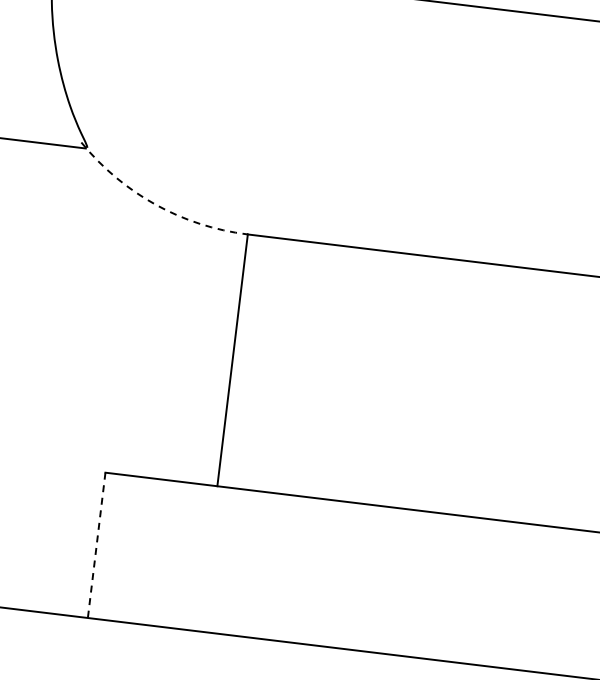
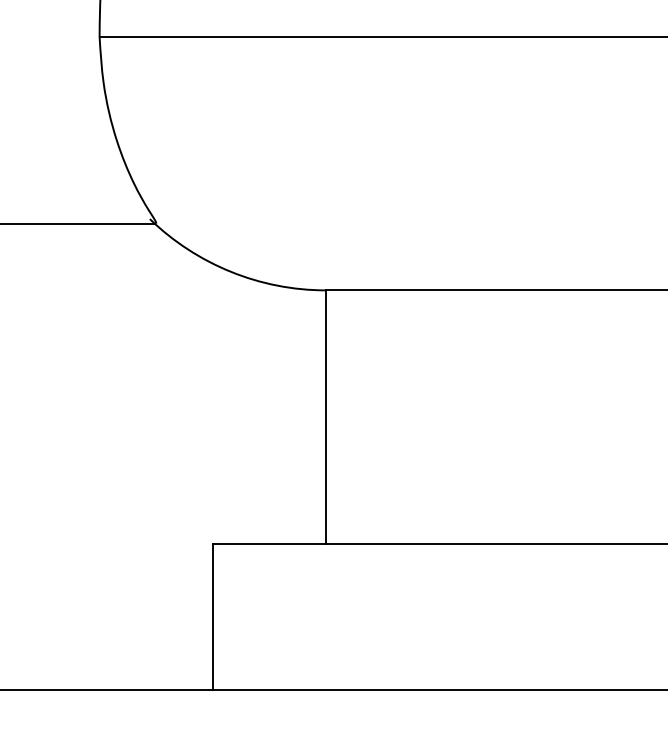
arc: (156, 204) -> (231, 271), dashed -> solid
line: (96, 545) -> (213, 617), dashed -> solid

